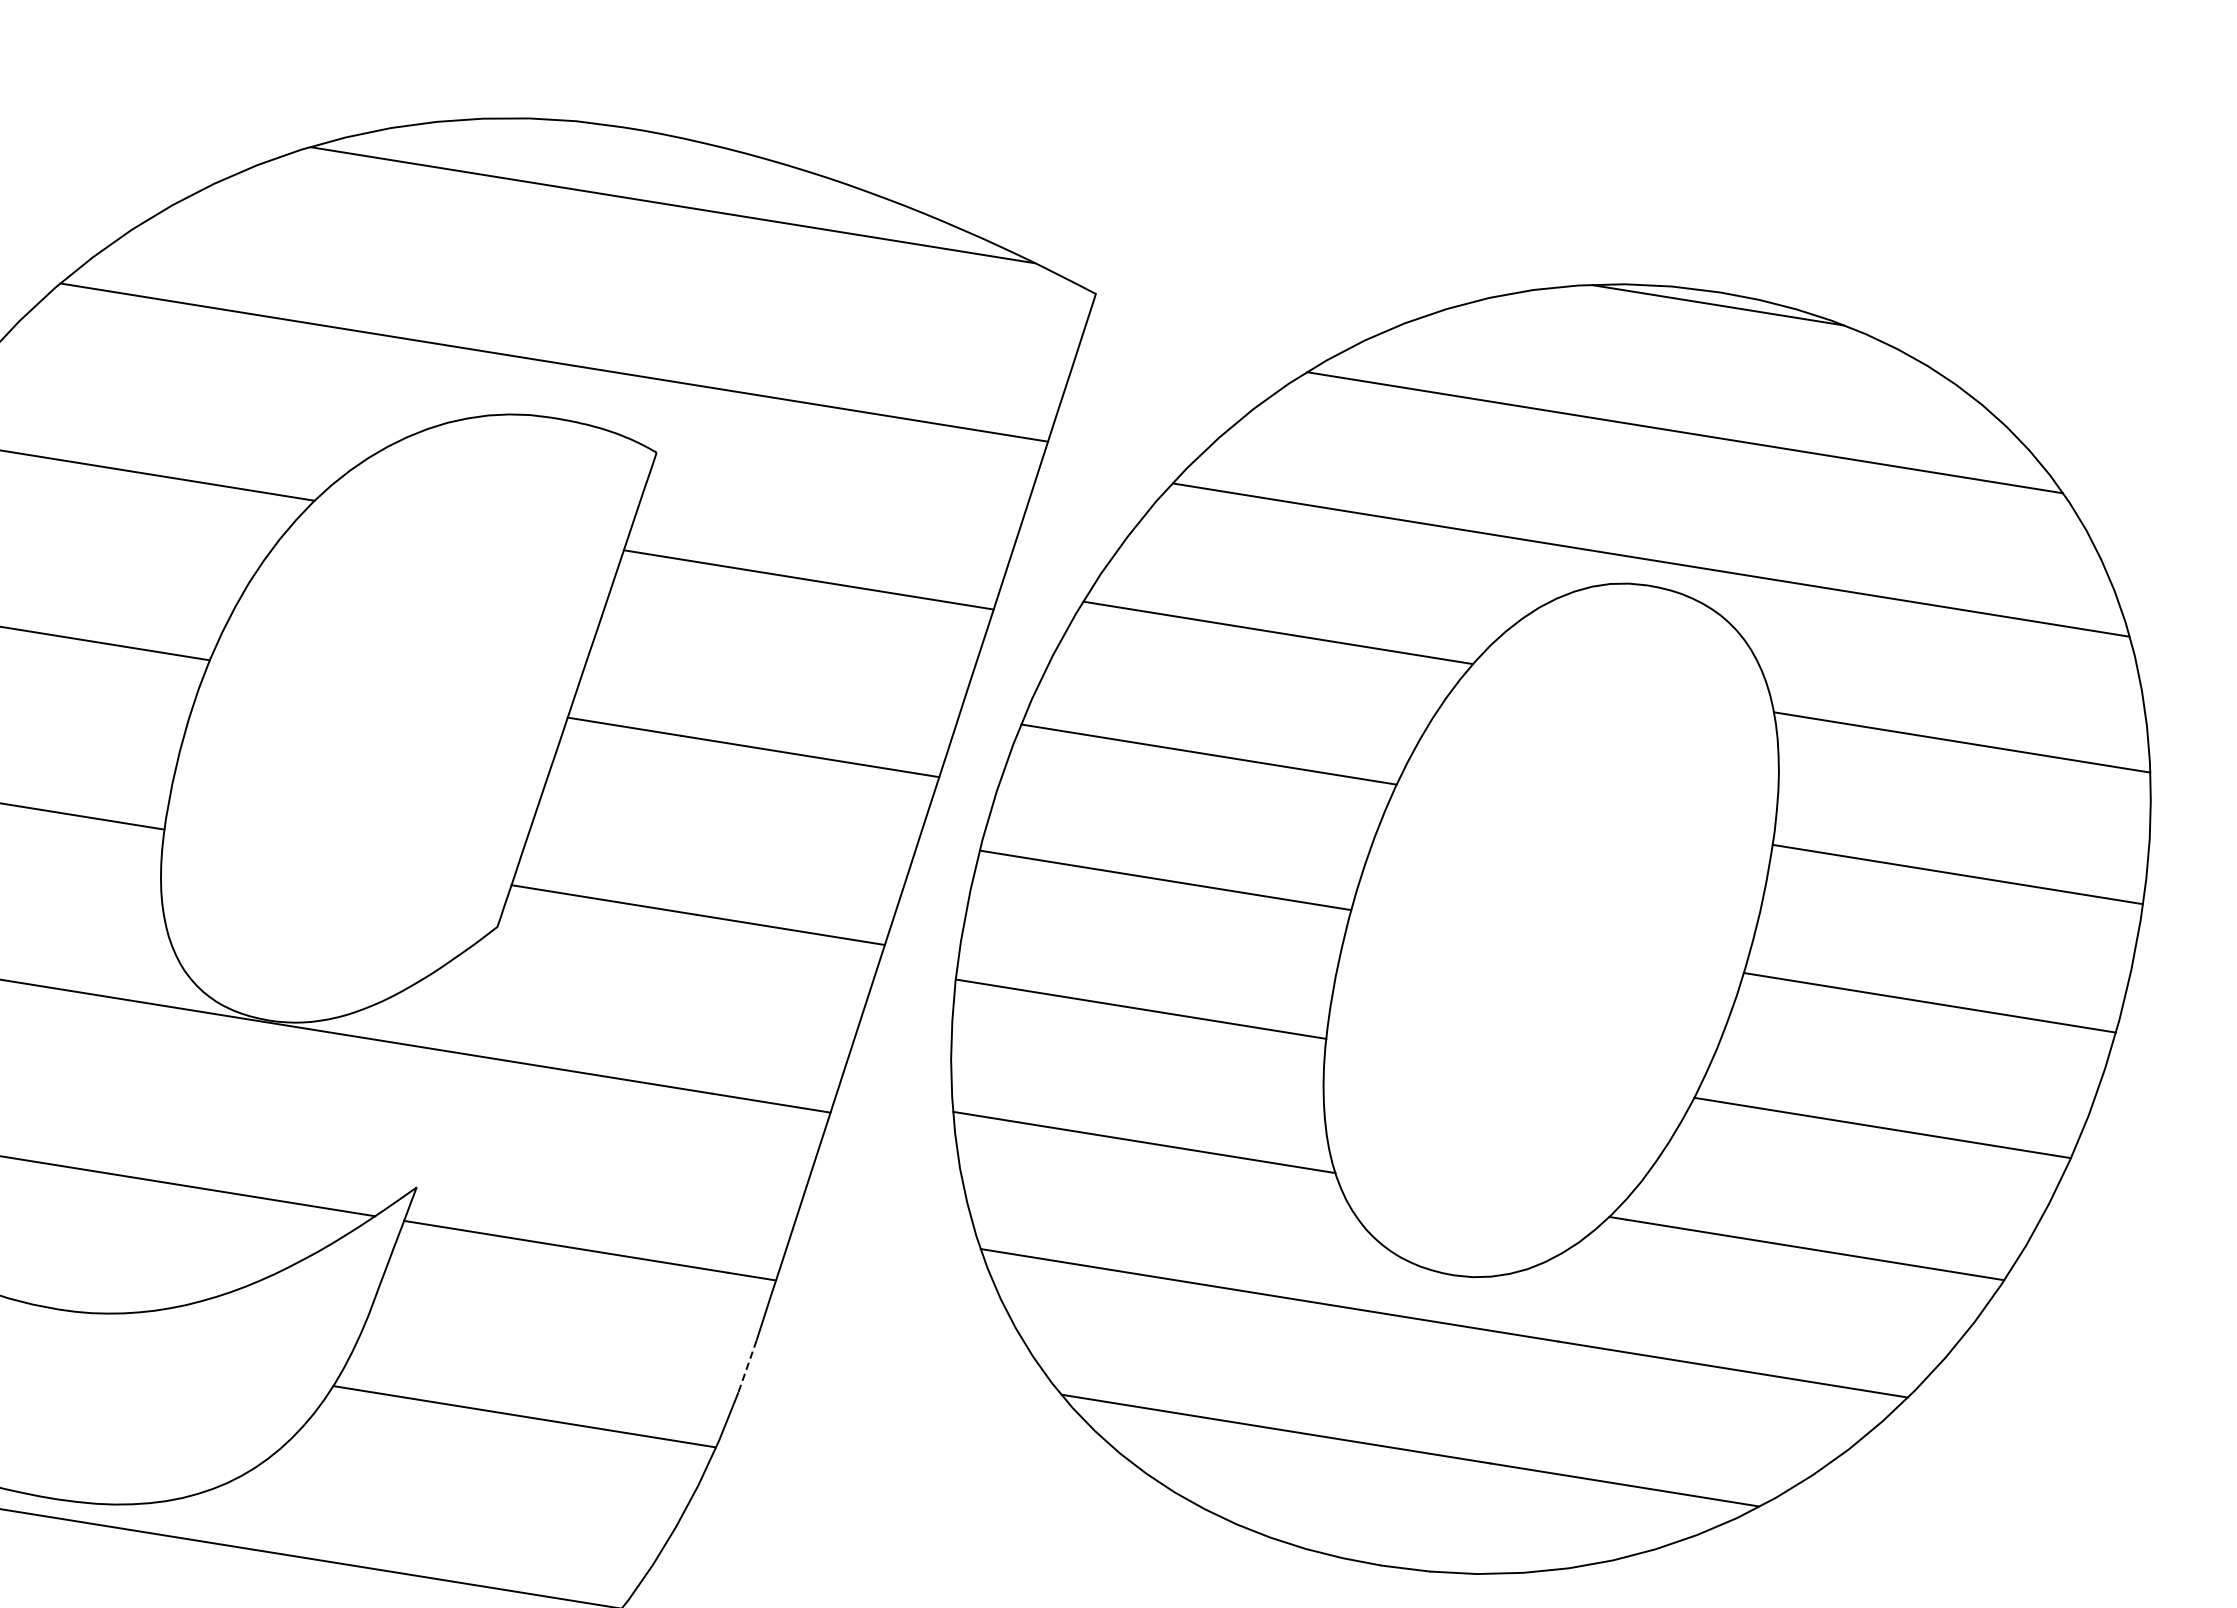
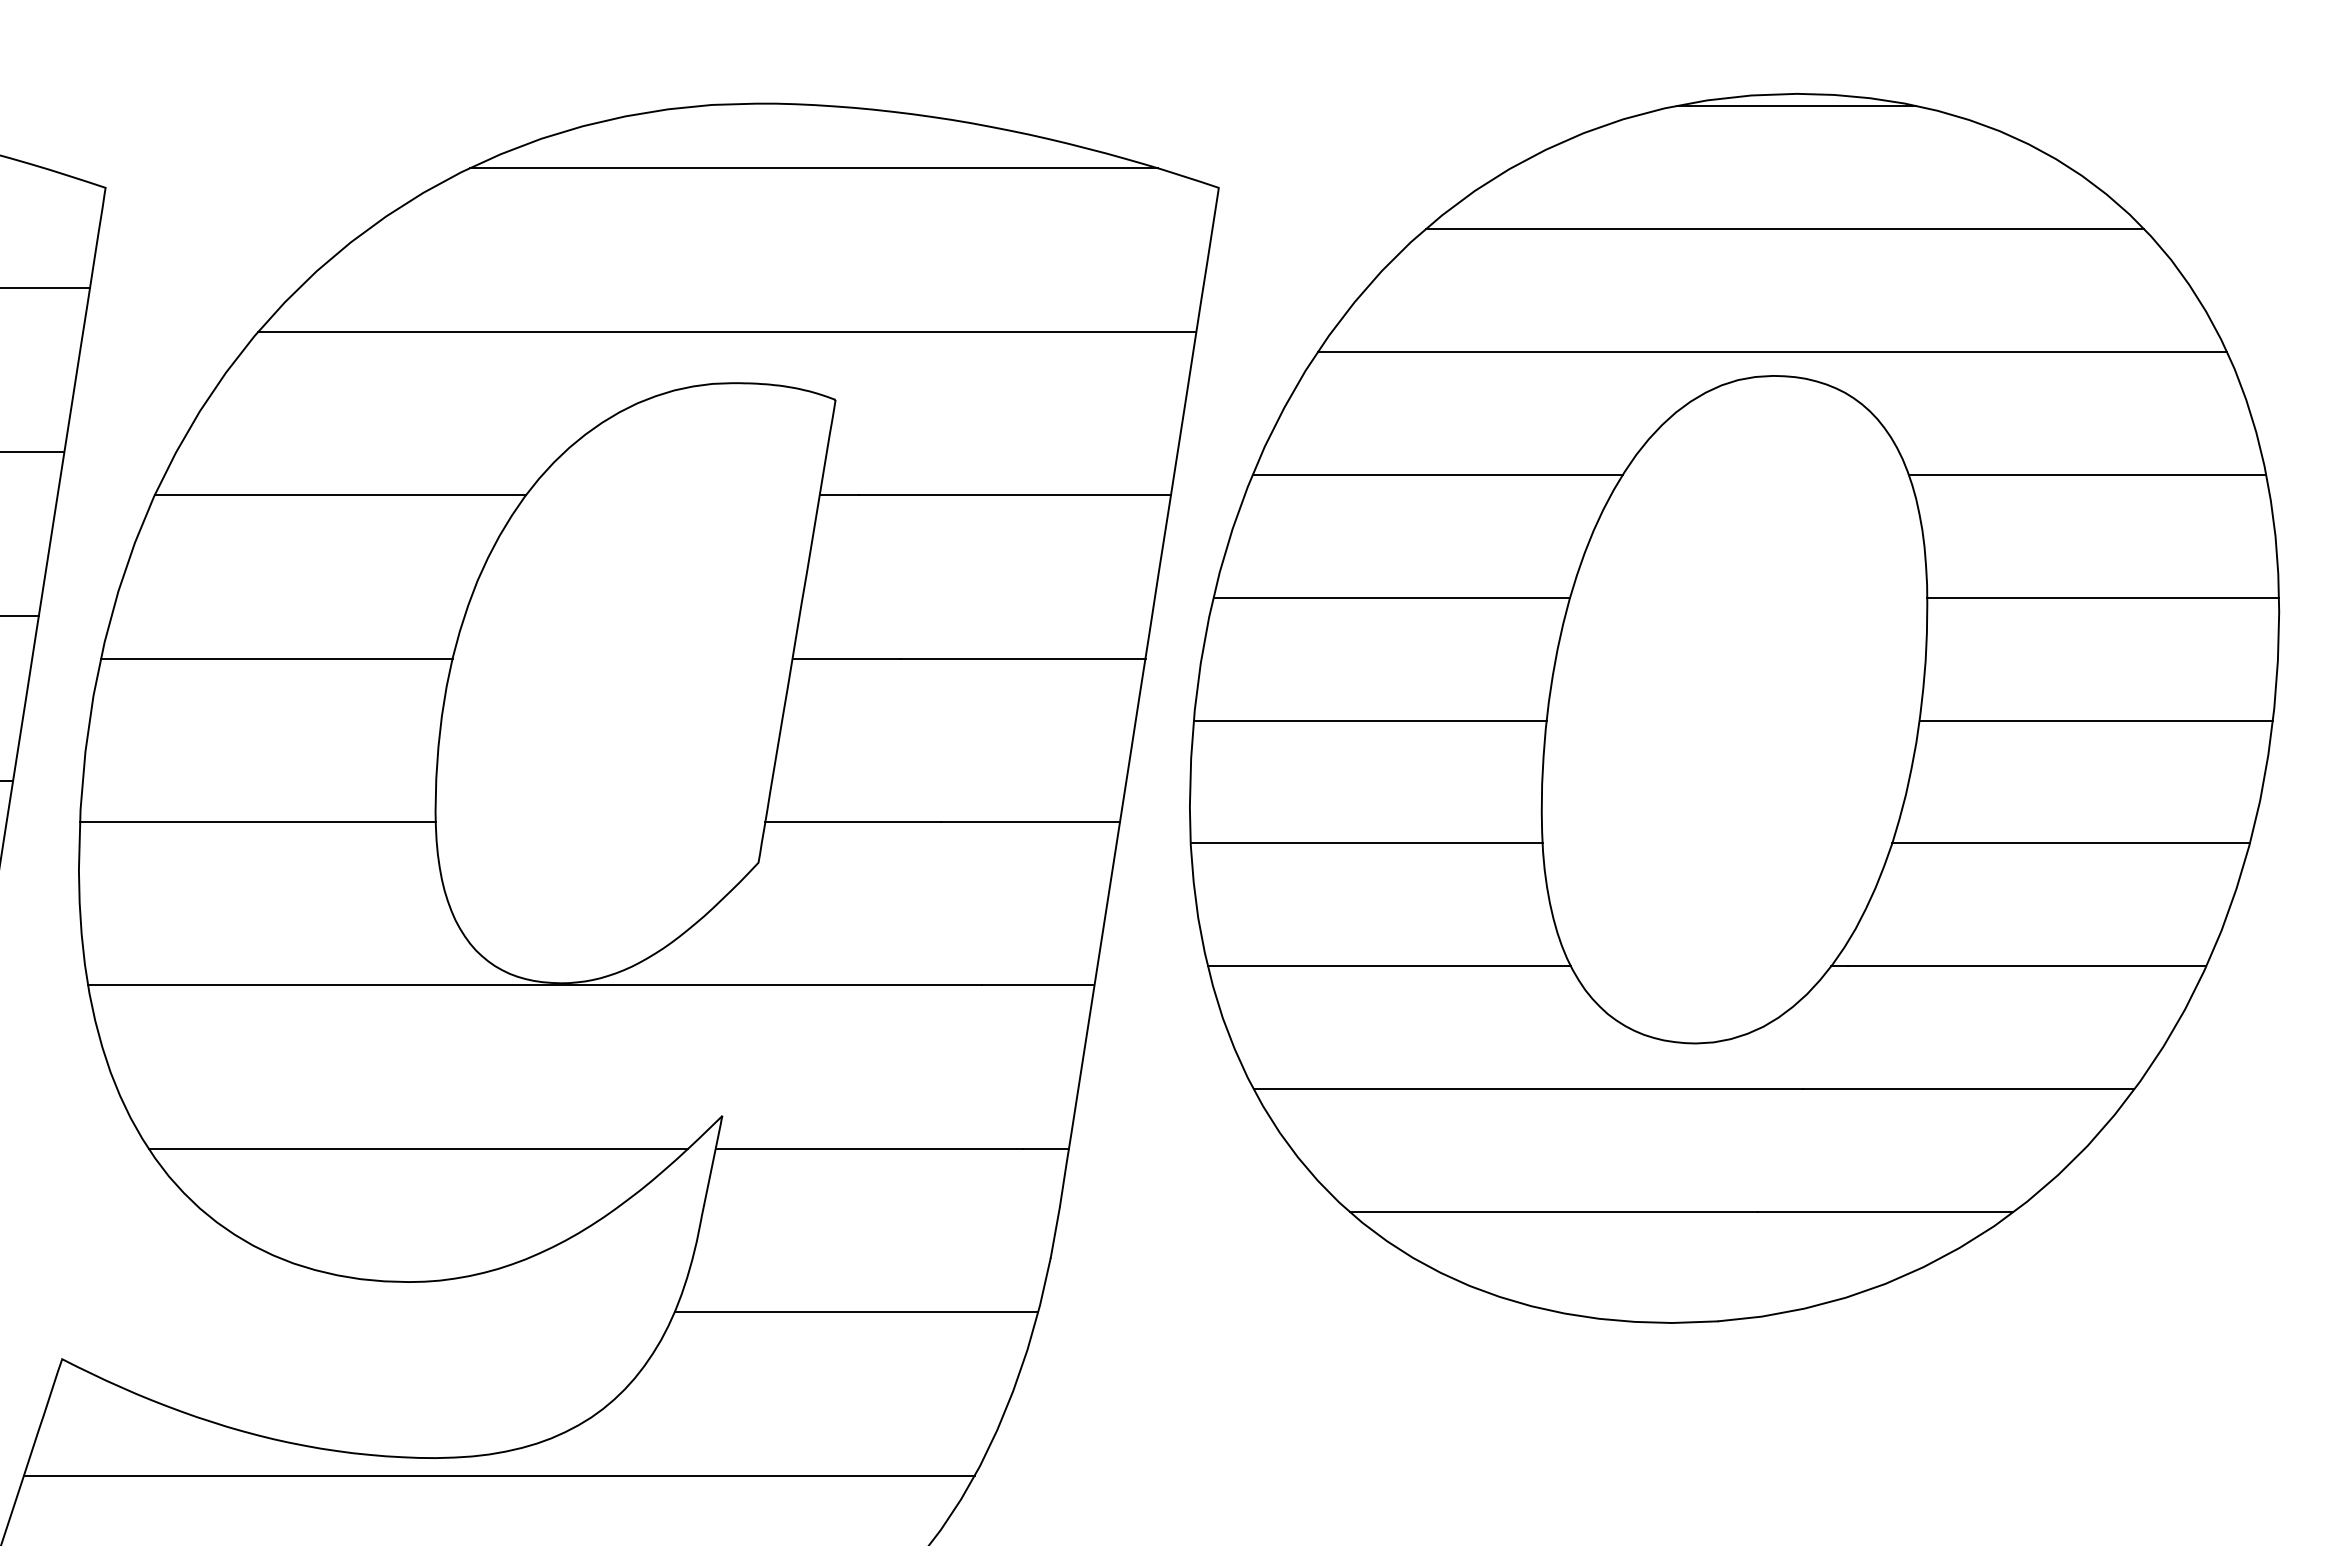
line: (747, 1366) -> (1055, 1232), dashed -> solid

